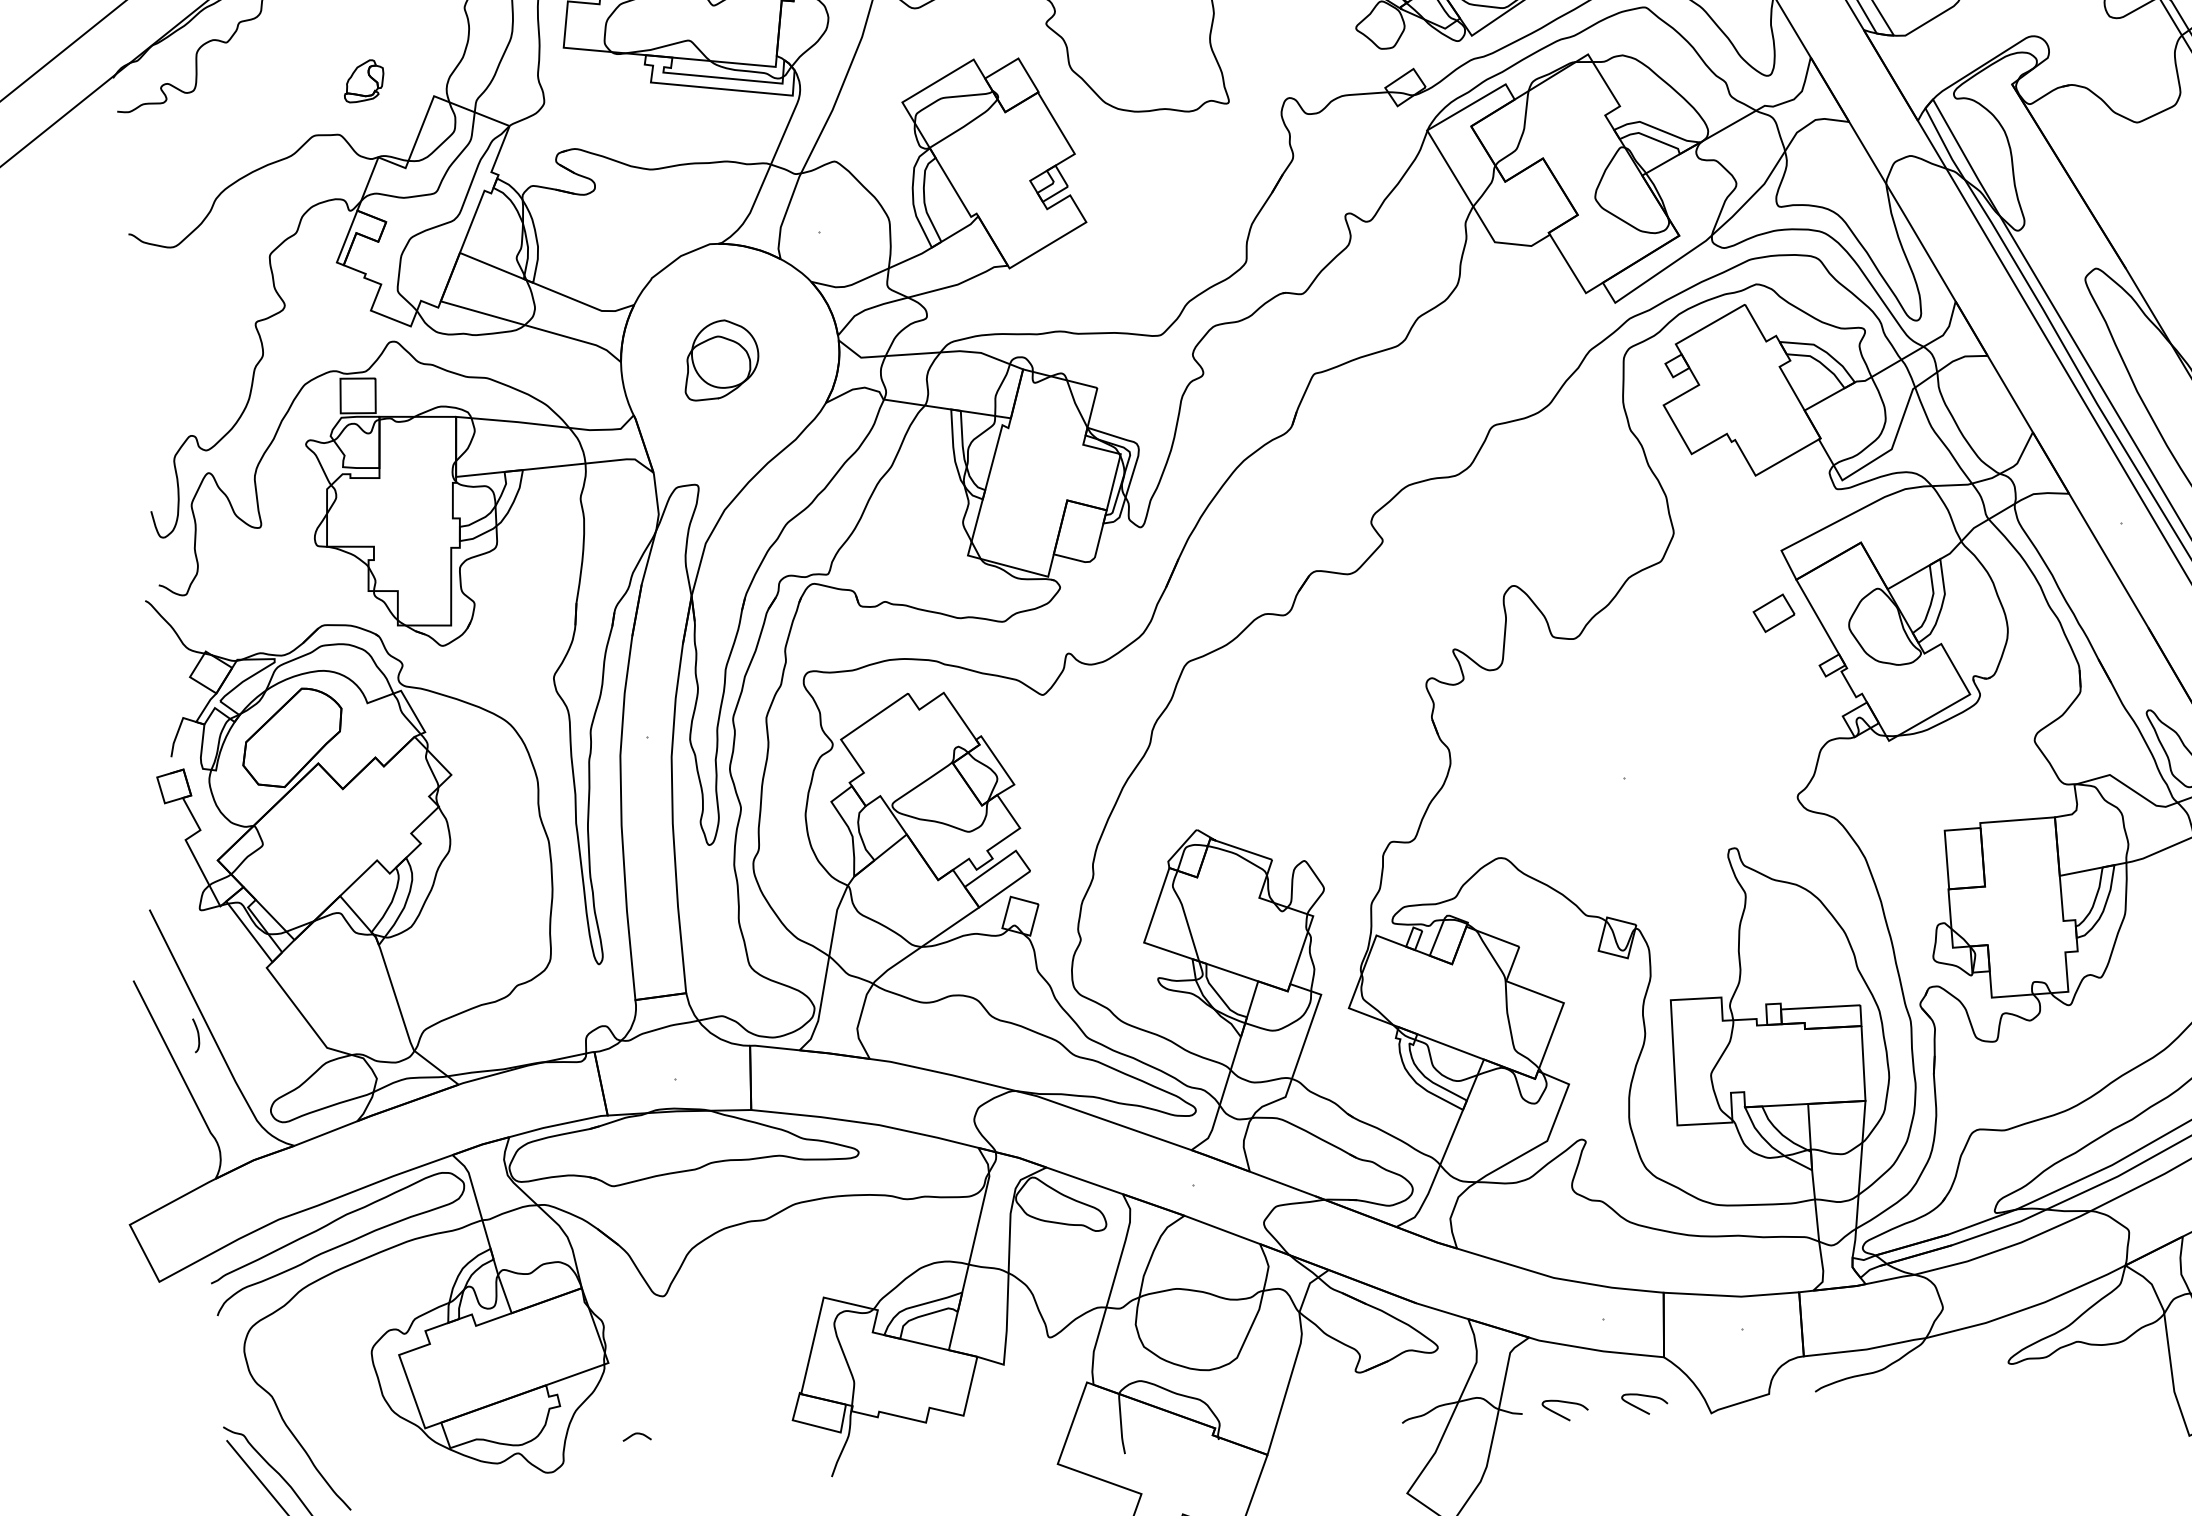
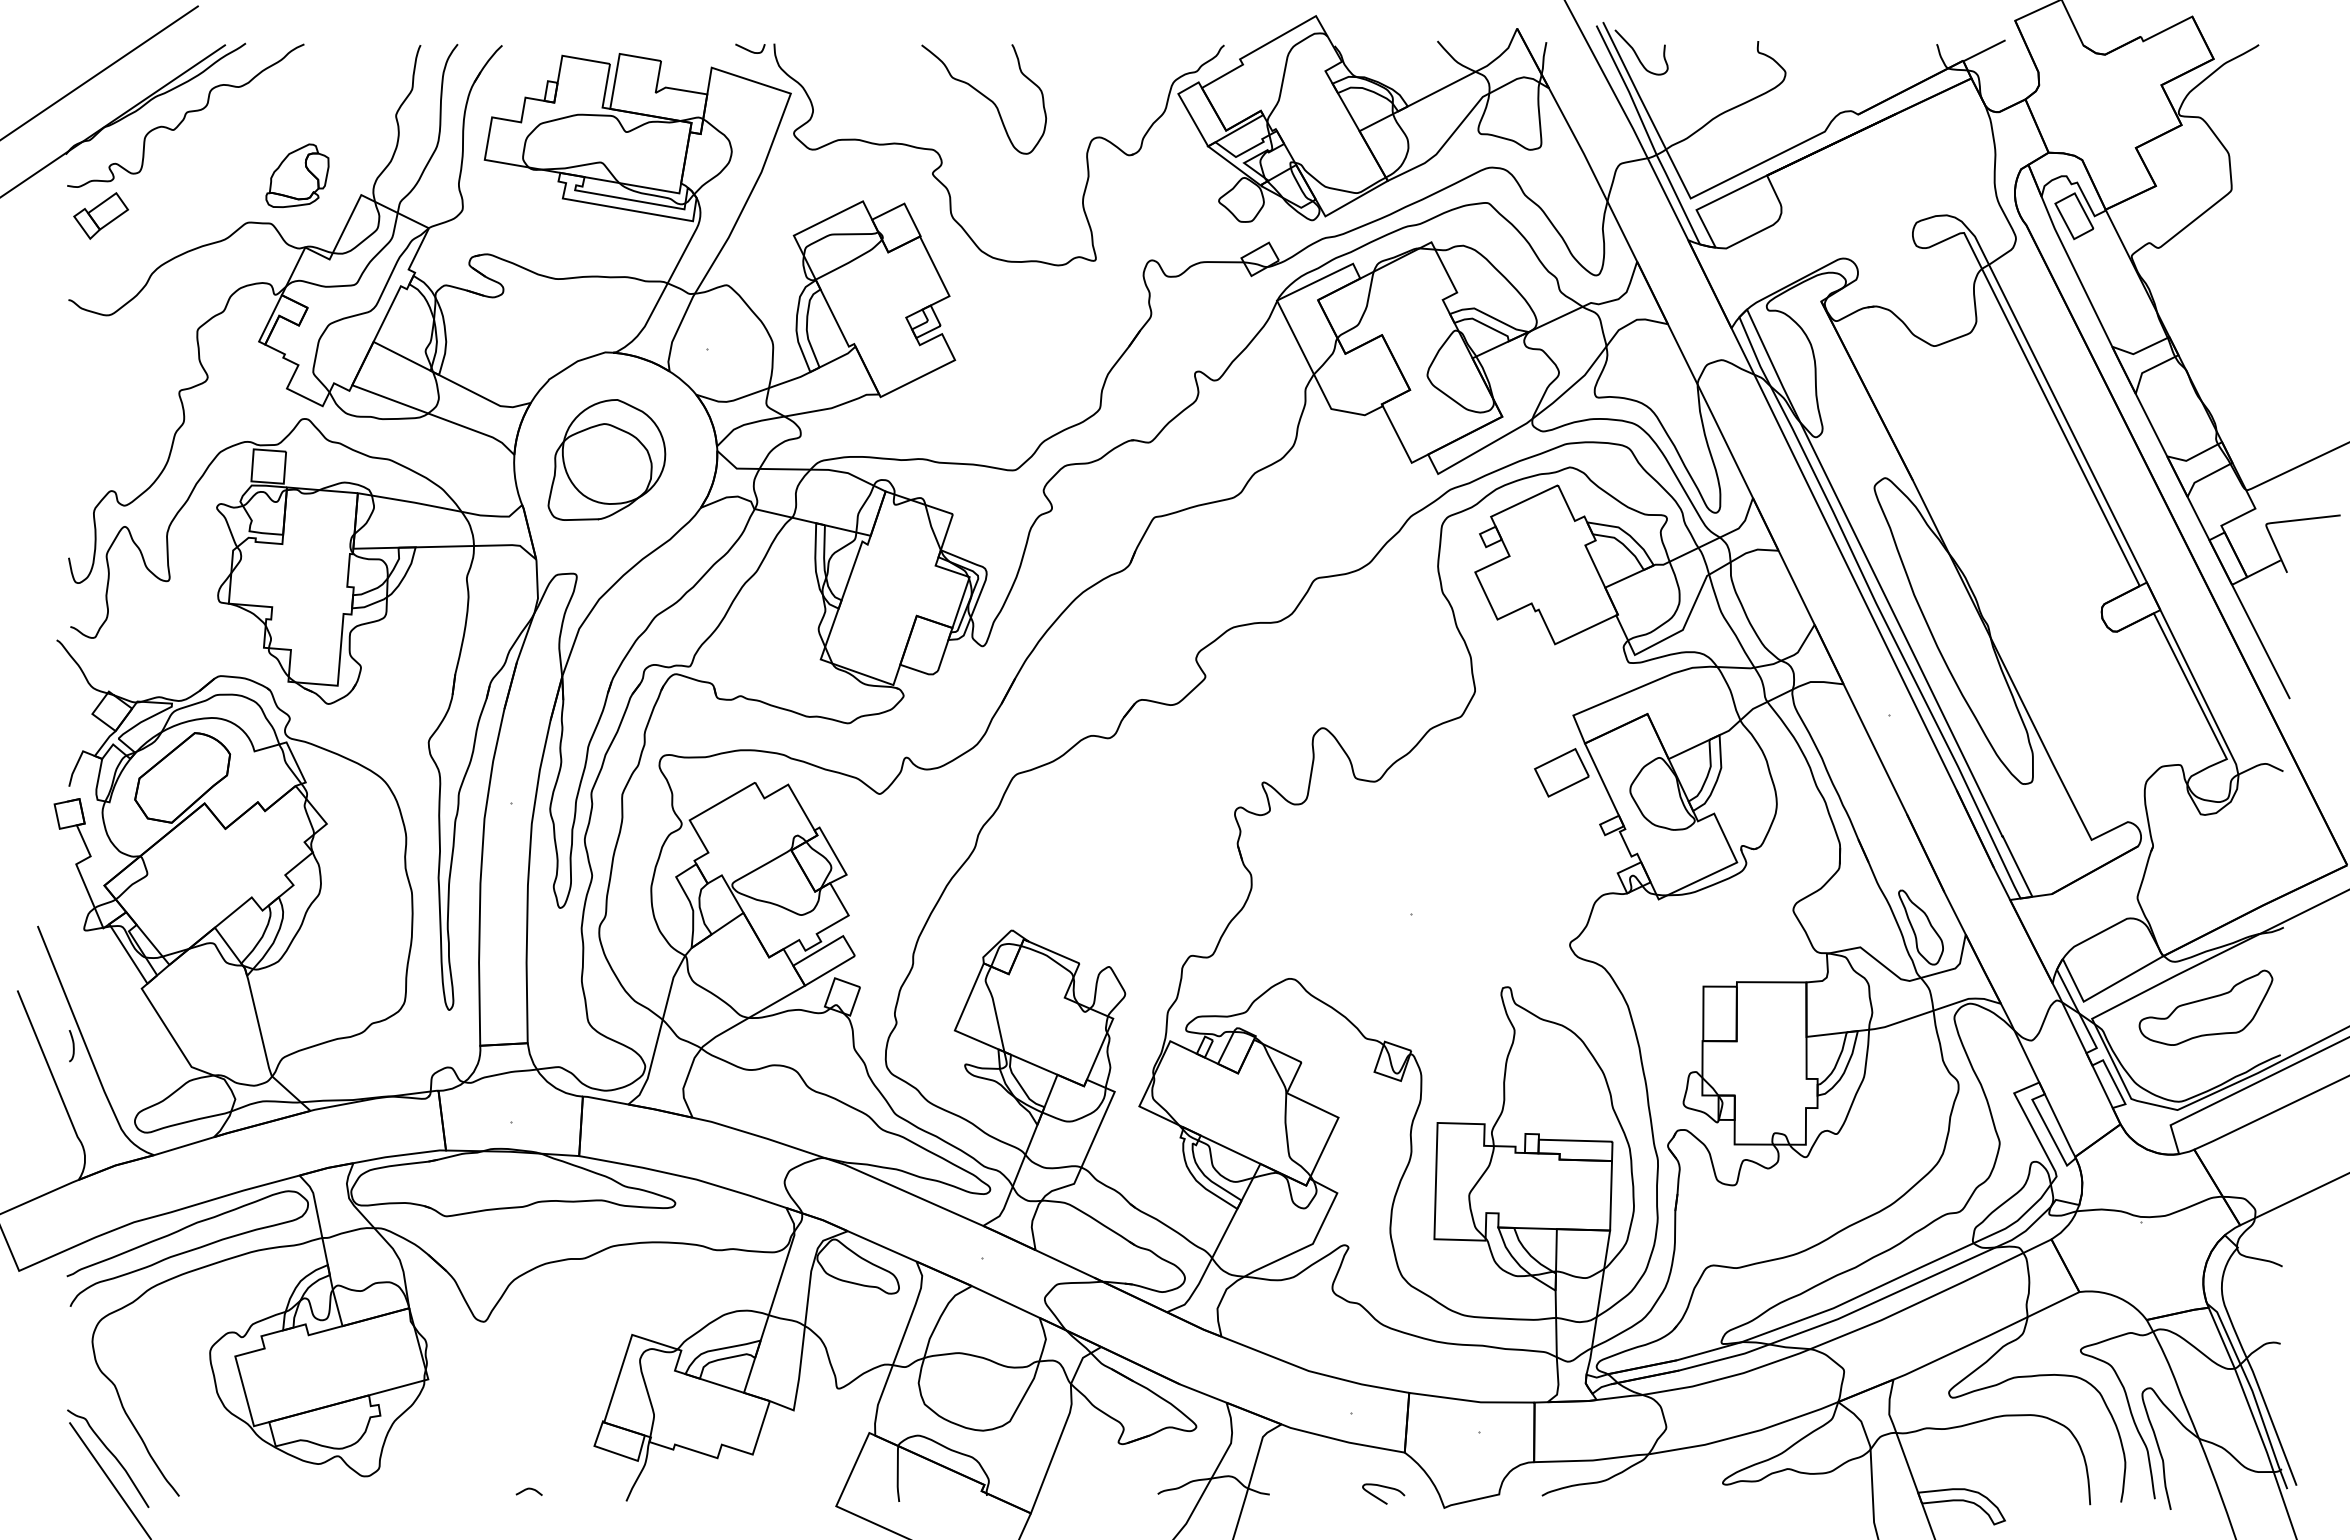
part: (363, 80) -> (297, 175), size x1.67
part: (156, 140) -> (101, 215), added
part: (720, 359) -> (606, 459), size x1.67
part: (1773, 612) -> (1561, 772), size x1.43
curve: (1567, 1403) -> (1312, 1488), removed
curve: (636, 1434) -> (528, 1489), moved

